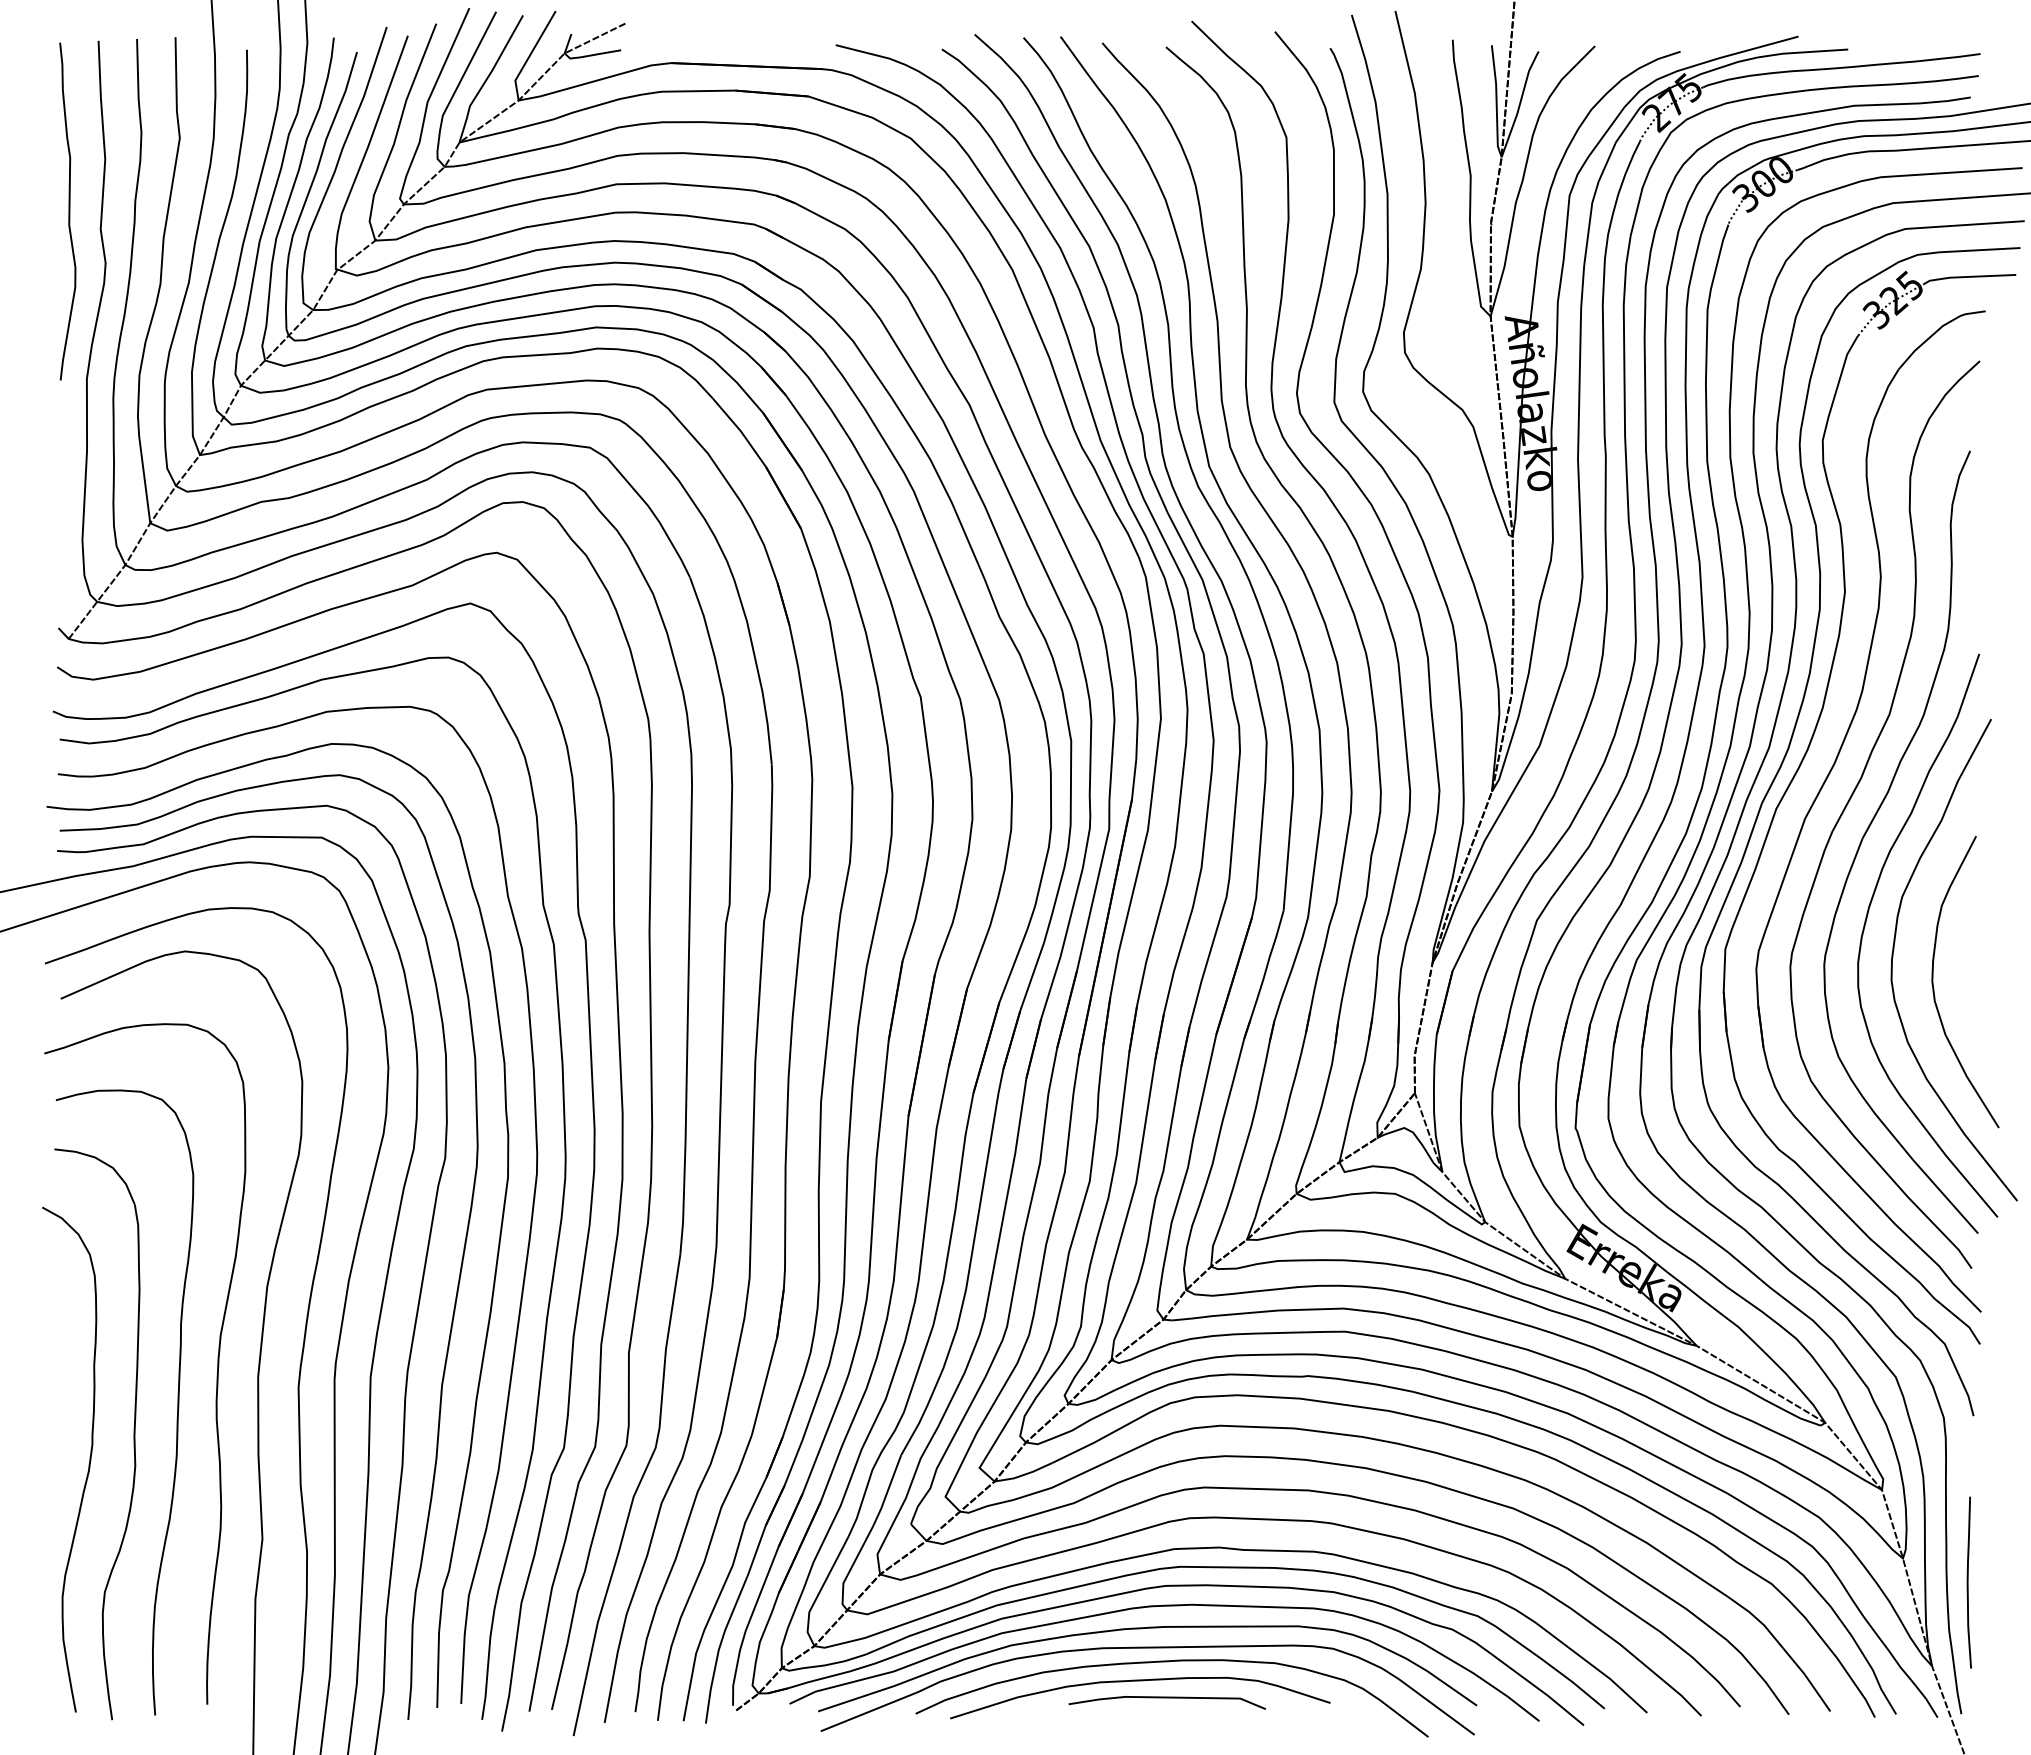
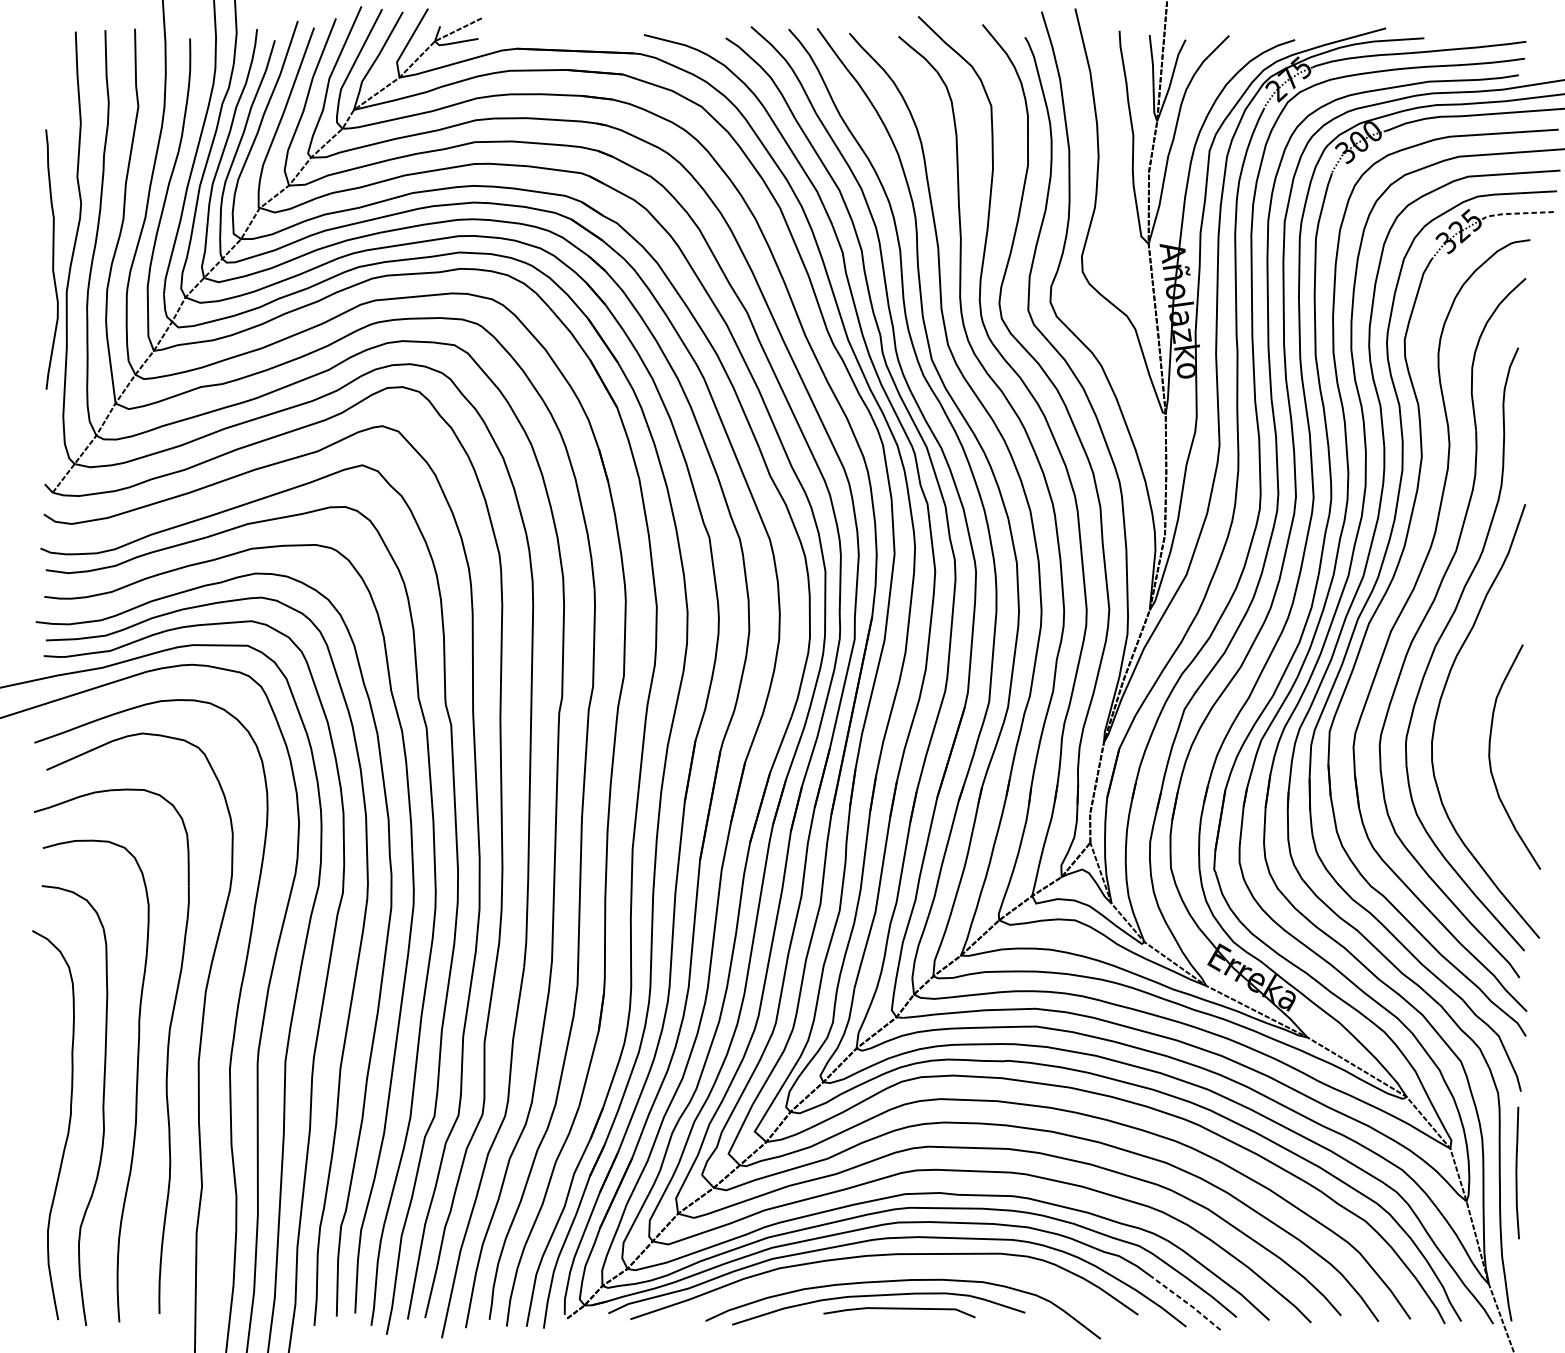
curve: (68, 211) -> (52, 259), moved
line: (1967, 276) -> (1516, 213), solid -> dashed
curve: (1894, 950) -> (1460, 732), removed
curve: (1968, 1582) -> (1517, 1172), moved
curve: (1147, 1648) -> (884, 1270), removed
line: (1538, 1688) -> (1185, 1301), solid -> dashed

